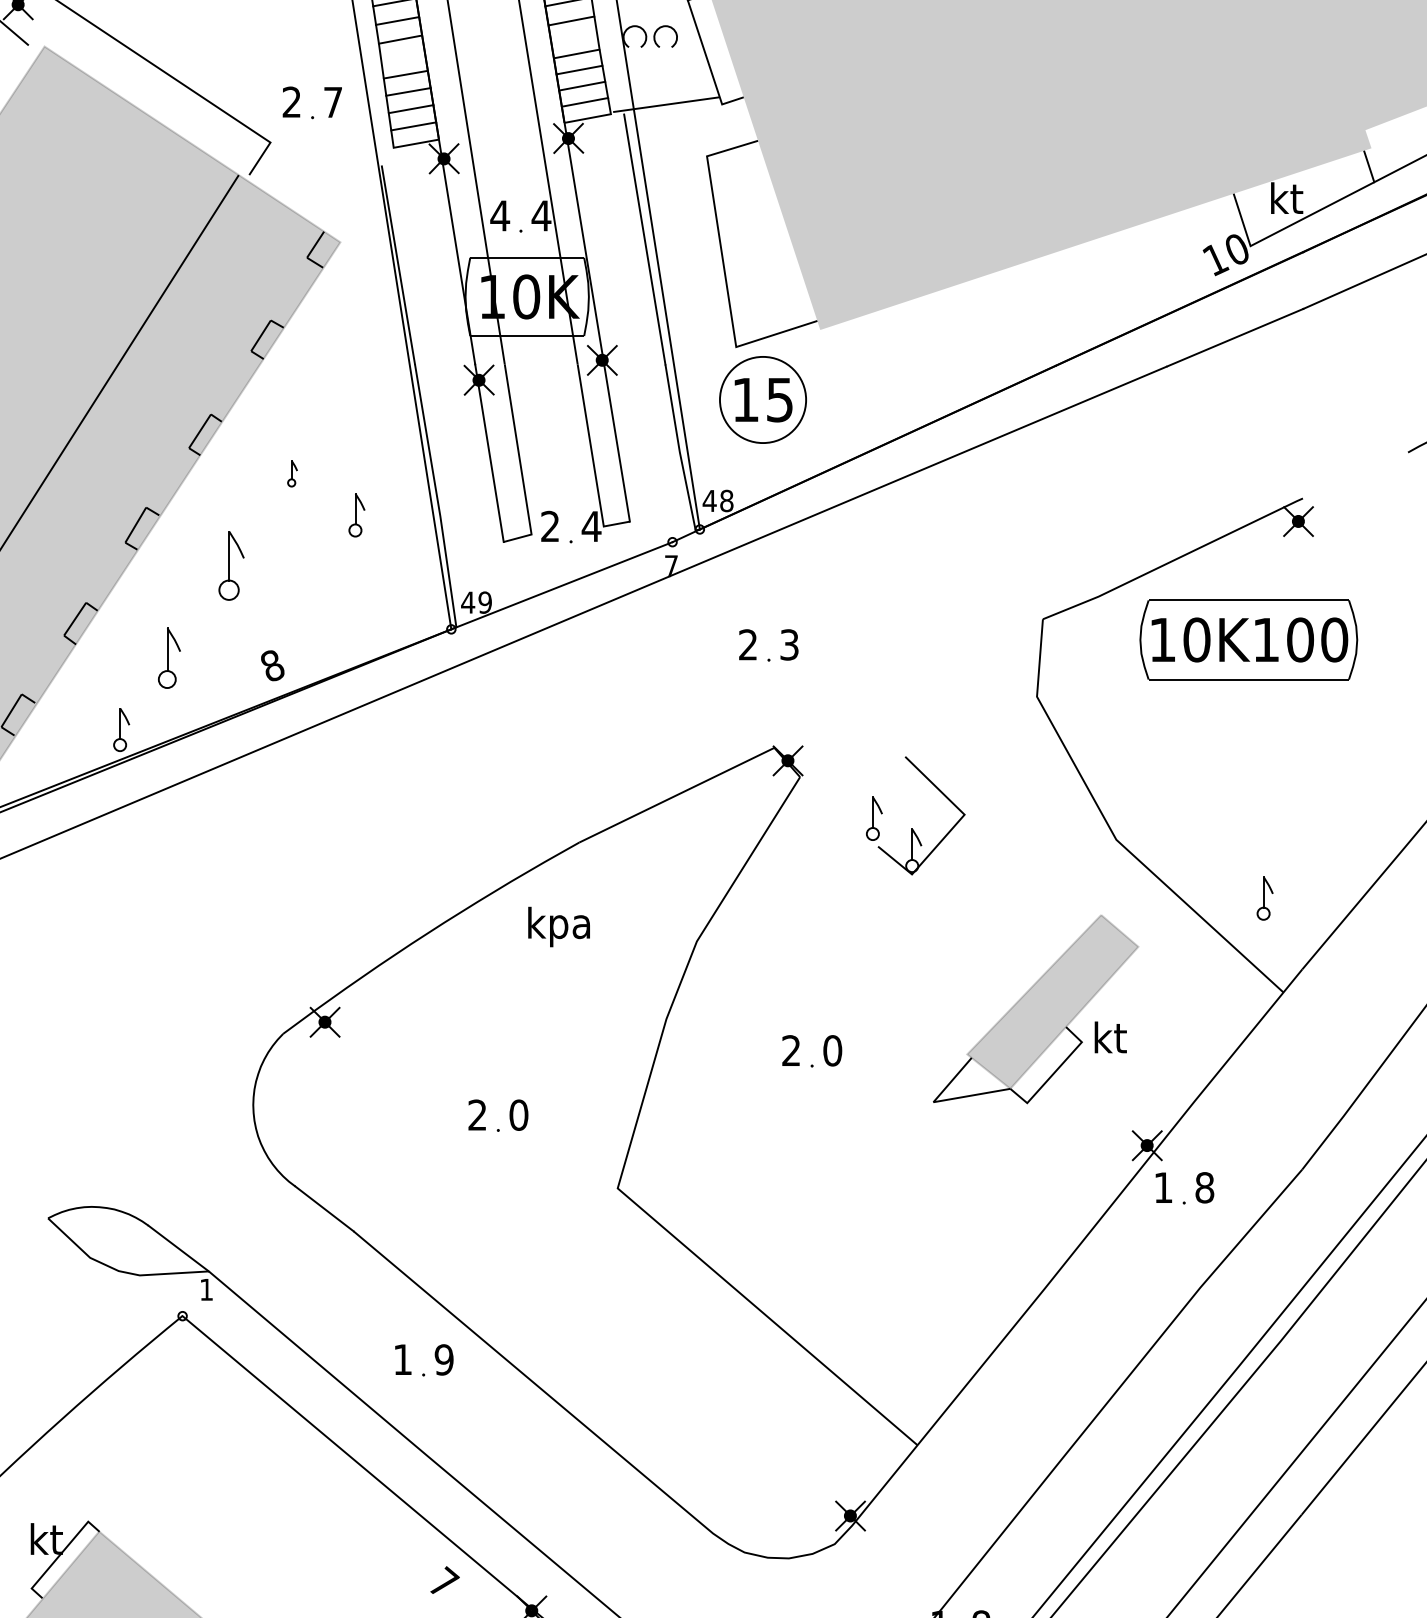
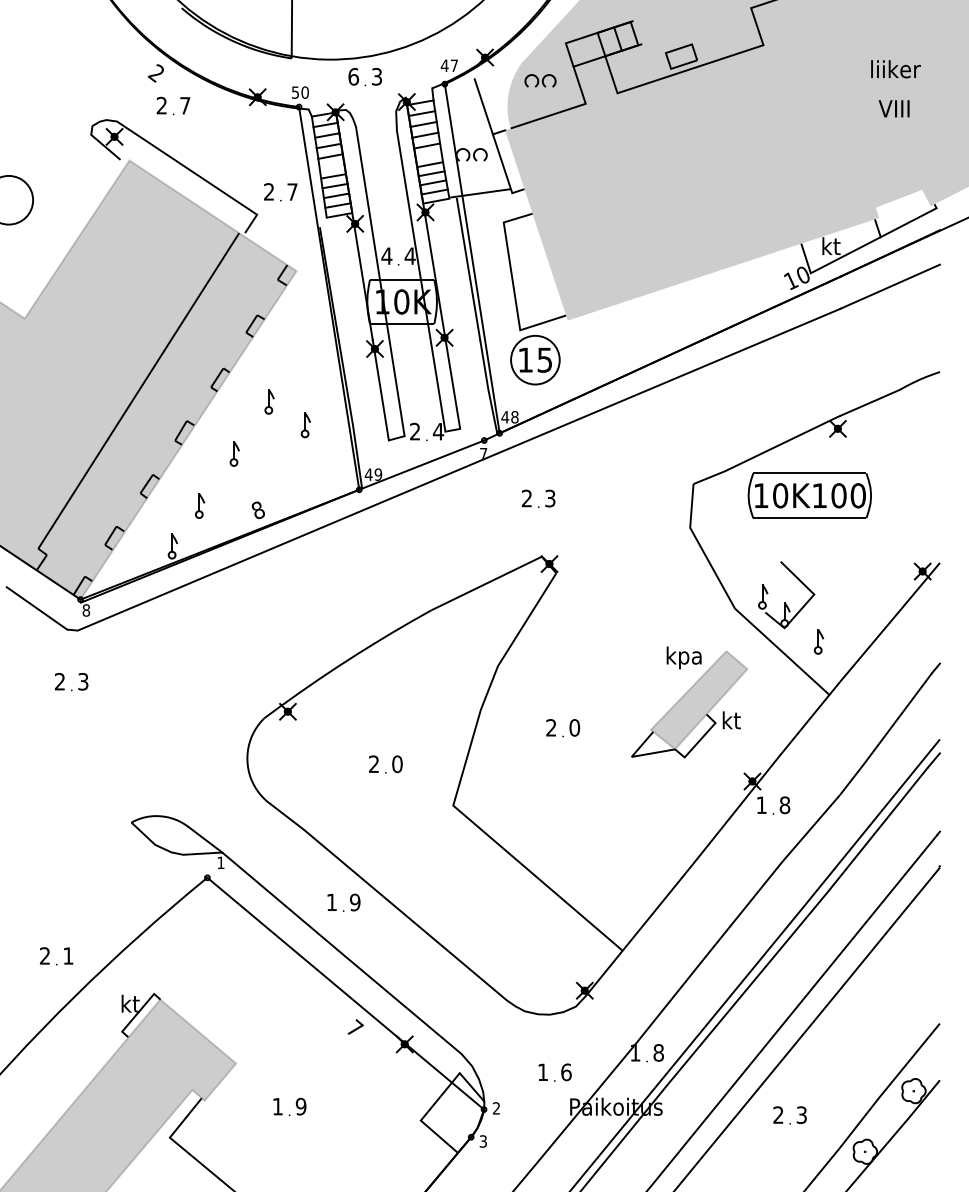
part: (292, 473) -> (269, 401), size x1.67
line: (1354, 474) -> (869, 402), added
part: (230, 565) -> (234, 453), size x0.62
part: (170, 657) -> (200, 505), size x0.71
part: (913, 828) -> (785, 602), moved
text: (557, 926) -> (683, 657), moved

